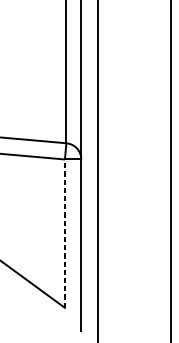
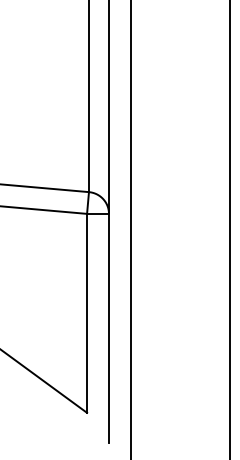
line: (65, 233) -> (87, 312), dashed -> solid

